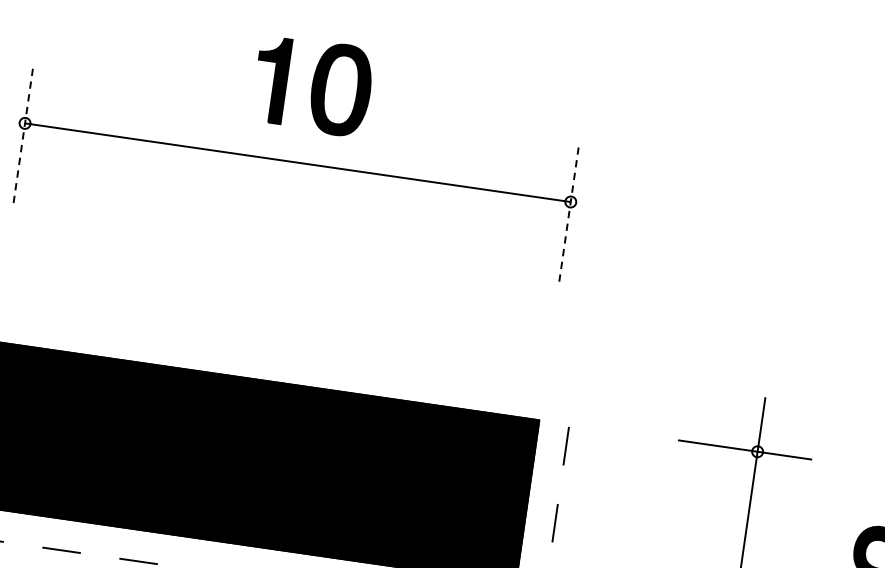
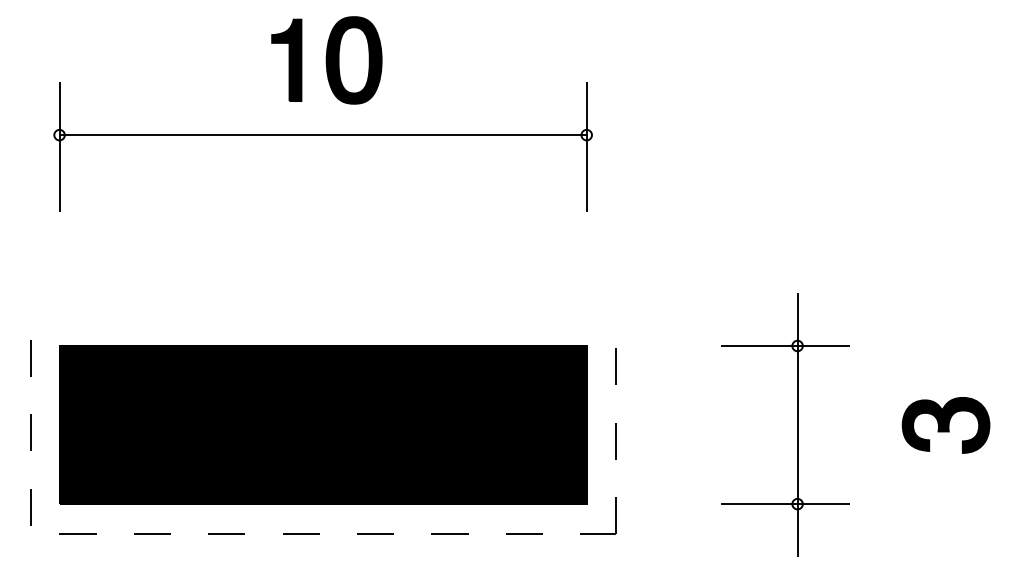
line: (23, 136) -> (59, 147), dashed -> solid
line: (568, 214) -> (586, 147), dashed -> solid

